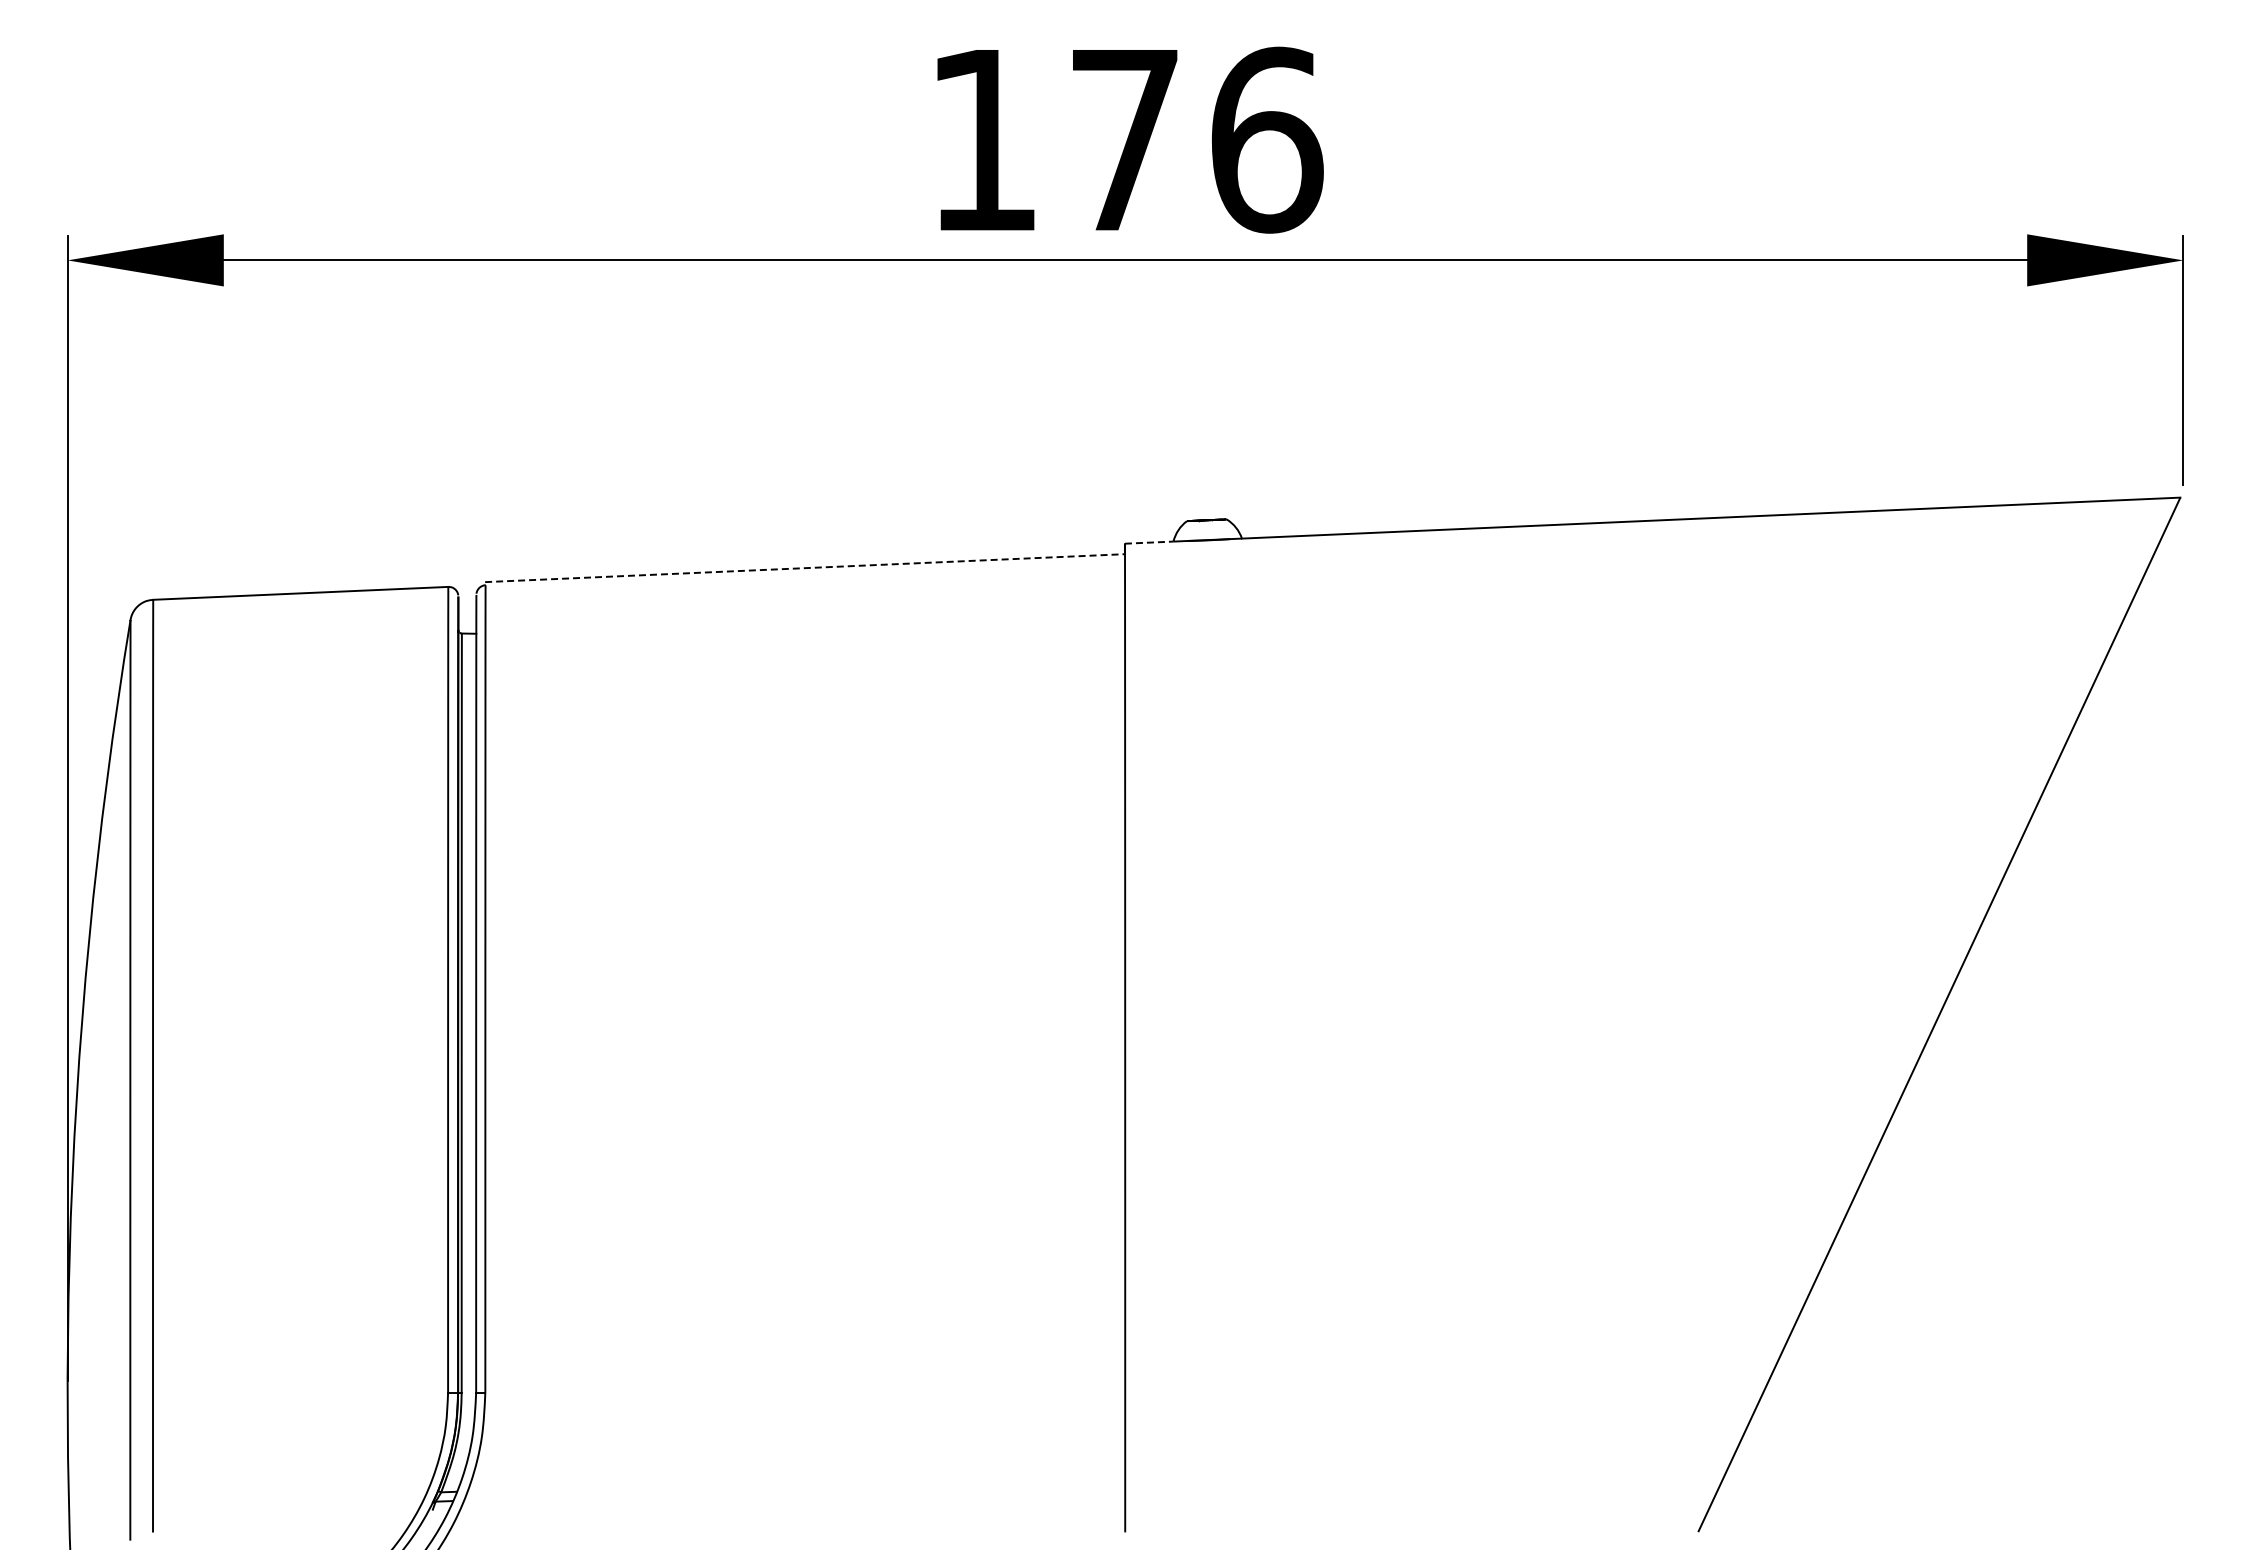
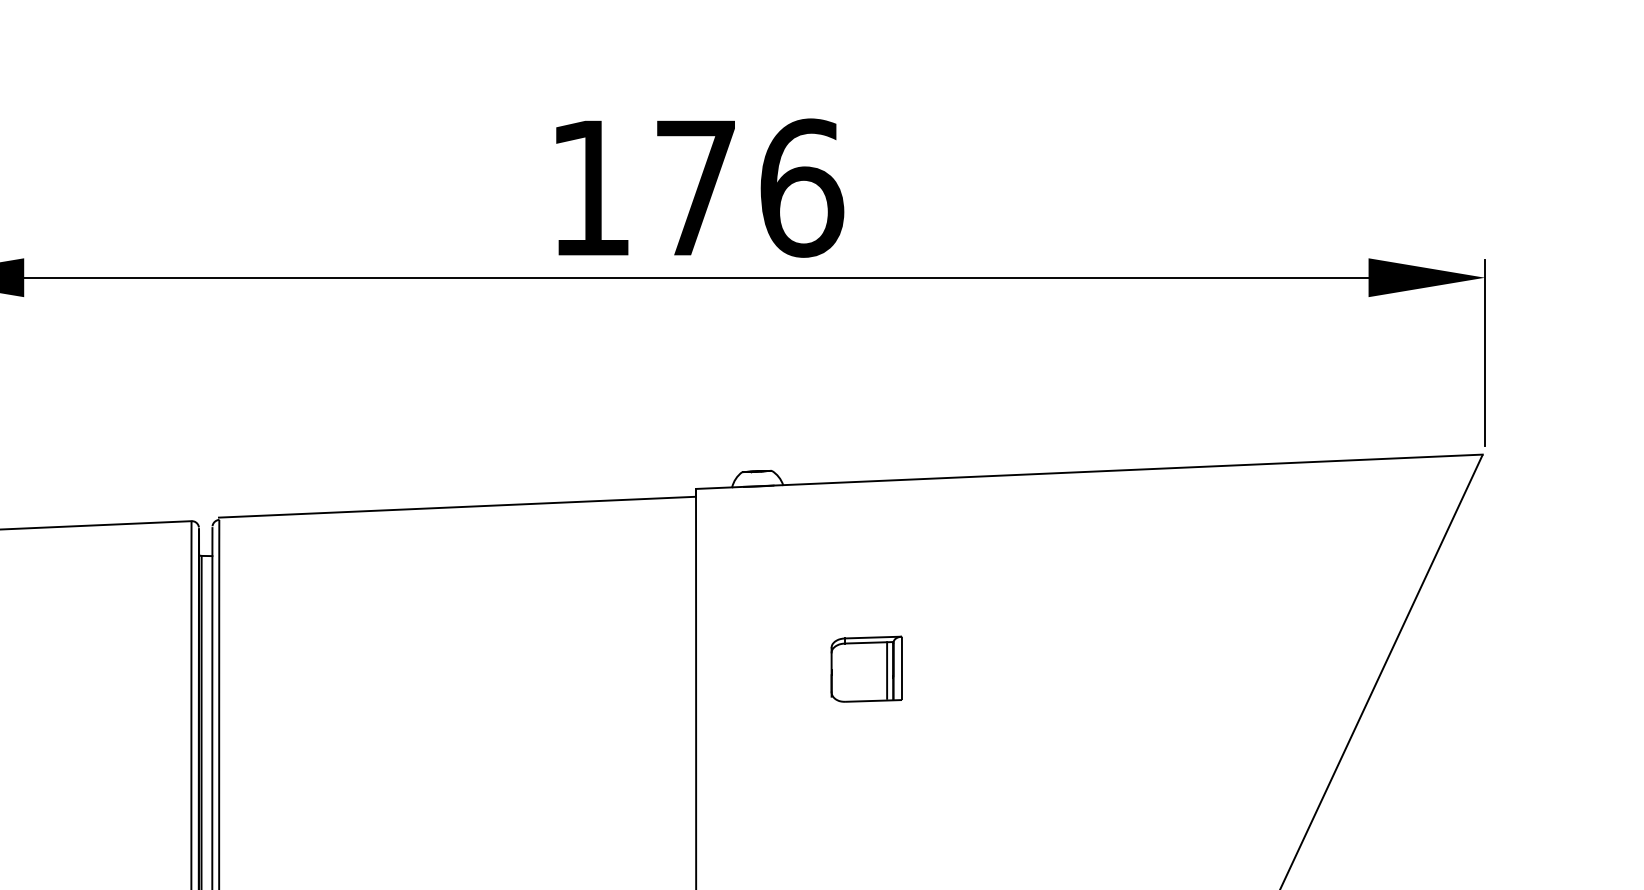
line: (1149, 542) -> (714, 488), dashed -> solid
line: (805, 568) -> (457, 507), dashed -> solid
part: (1354, 785) -> (867, 669), added

